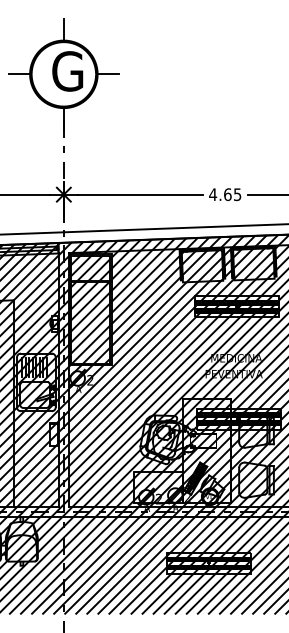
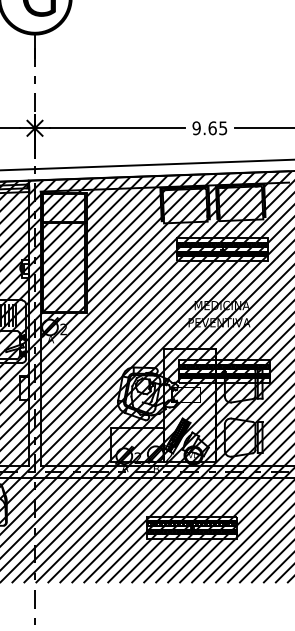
text: (213, 194) -> (197, 128), 4.65 -> 9.65

